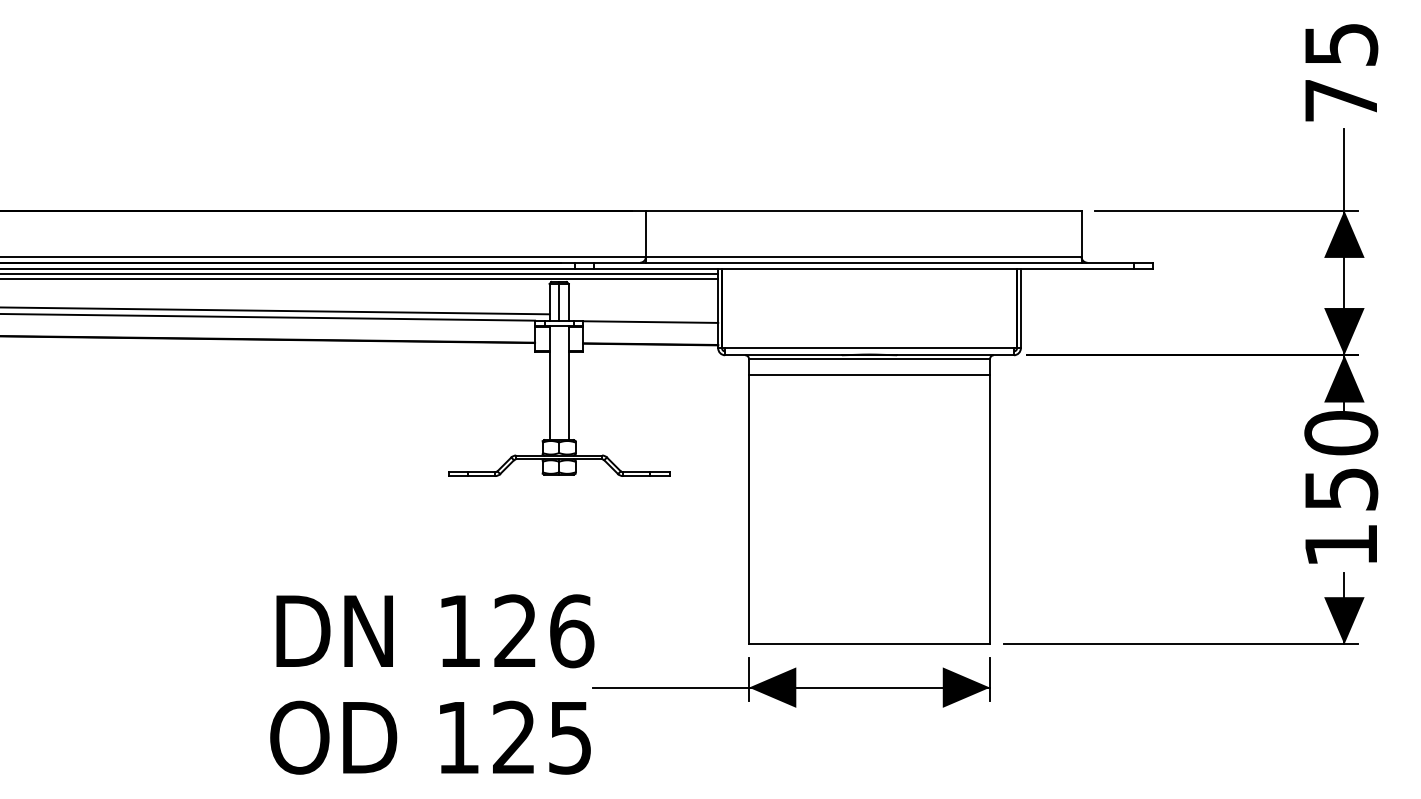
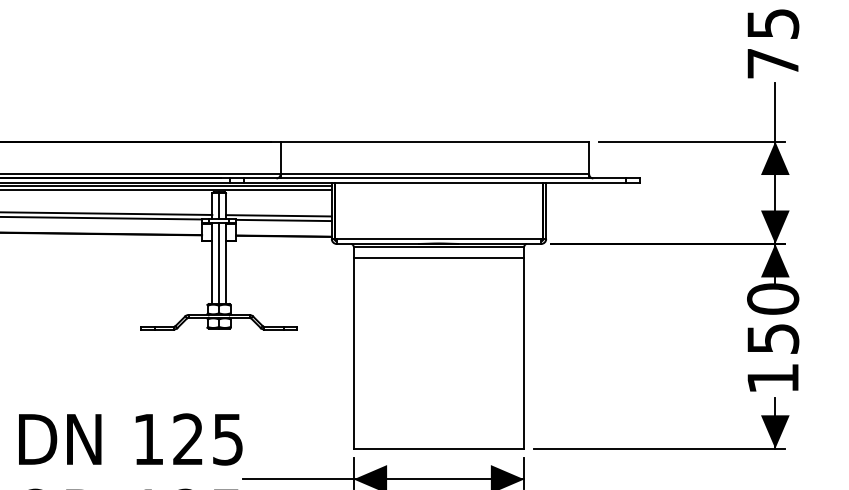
line: (643, 315) -> (278, 215), added
line: (559, 383) -> (219, 263), added
text: (572, 631) -> (228, 439), 126 -> 125

